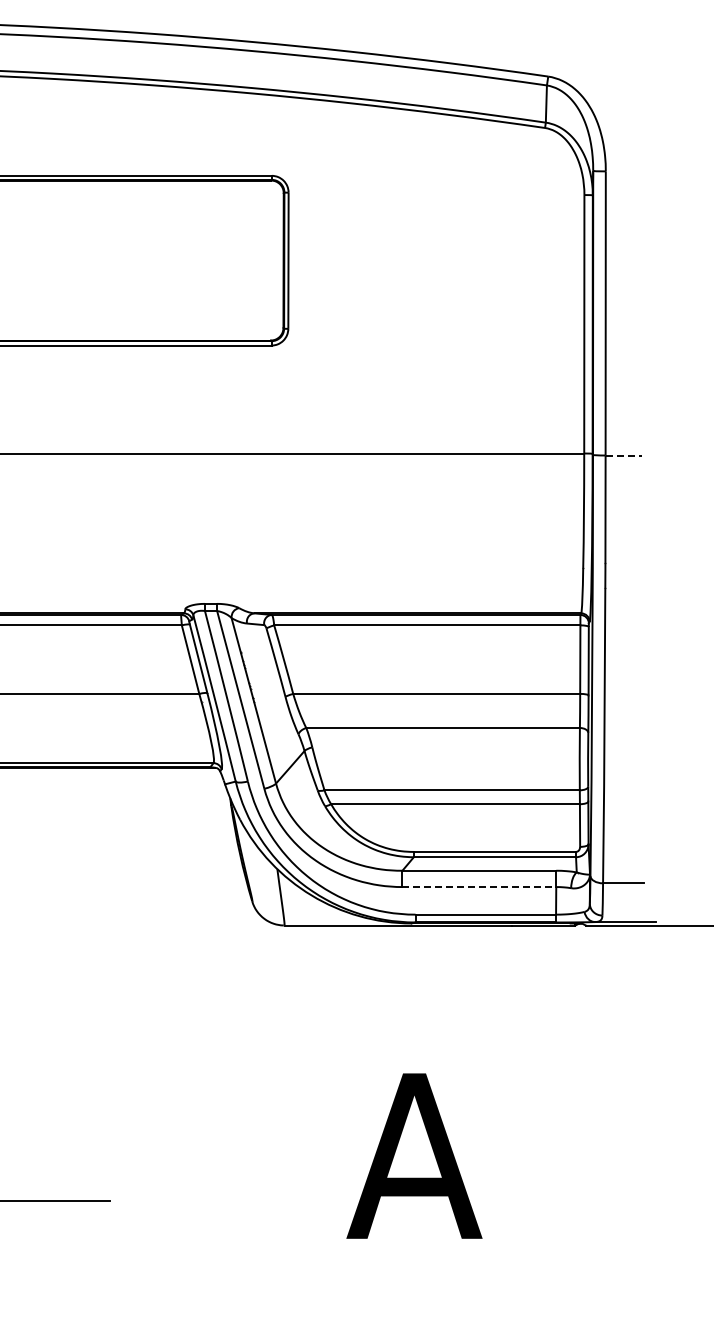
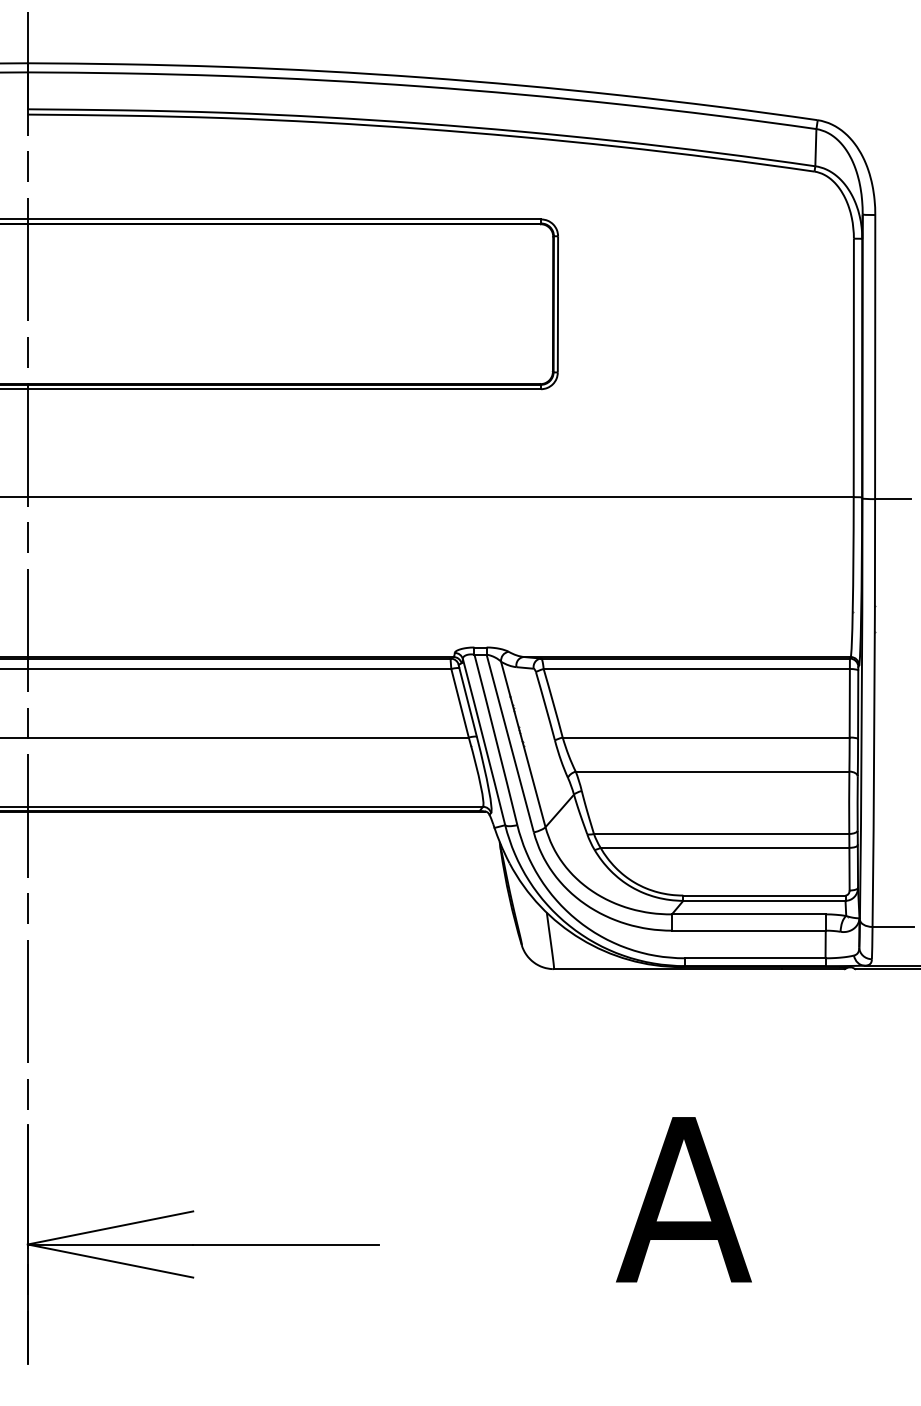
line: (624, 455) -> (893, 499), dashed -> solid
line: (479, 886) -> (748, 930), dashed -> solid

